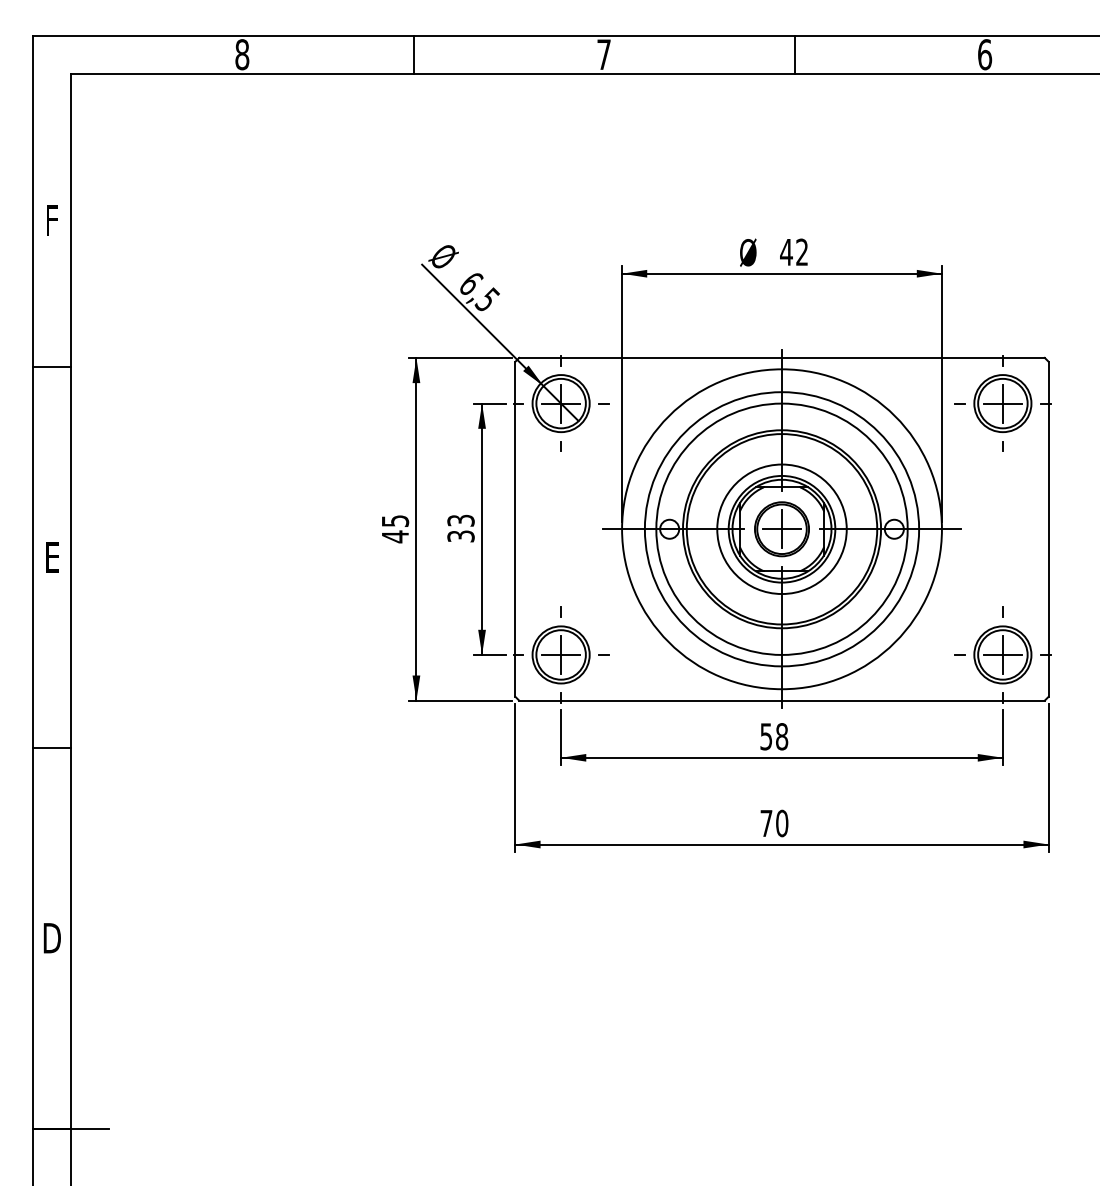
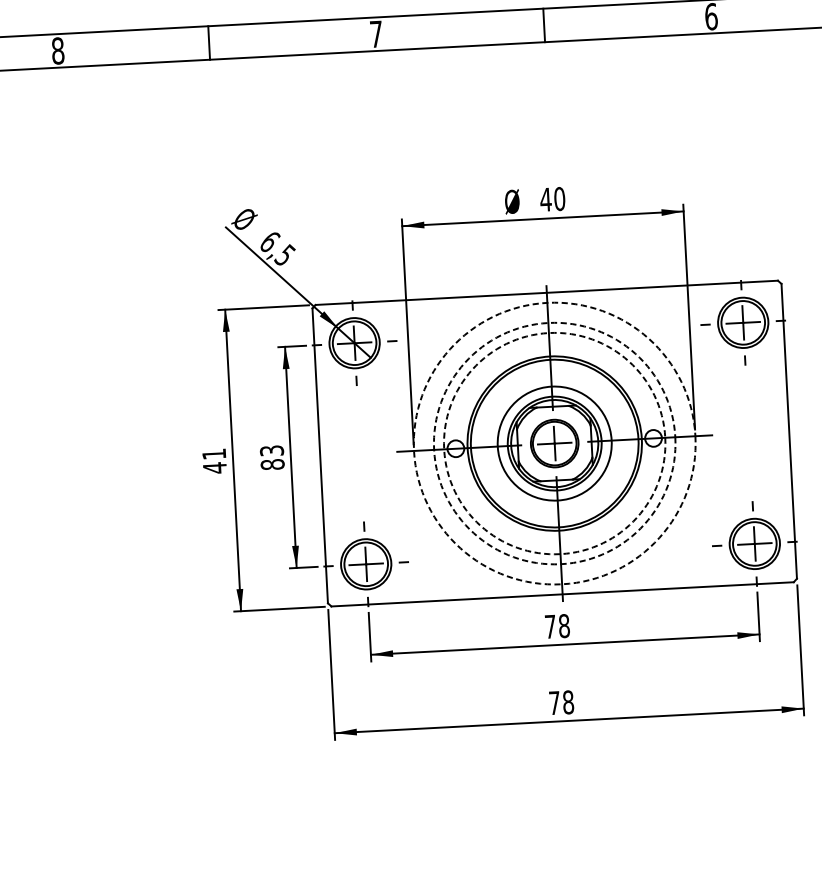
text: (802, 252) -> (559, 199), 42 -> 40
text: (395, 520) -> (214, 453), 45 -> 41
circle: (781, 528) -> (554, 442), solid -> dashed
circle: (781, 529) -> (554, 443), solid -> dashed
circle: (781, 529) -> (554, 443), solid -> dashed
text: (460, 536) -> (272, 464), 33 -> 83
text: (766, 736) -> (550, 626), 58 -> 78
text: (782, 823) -> (568, 702), 70 -> 78

